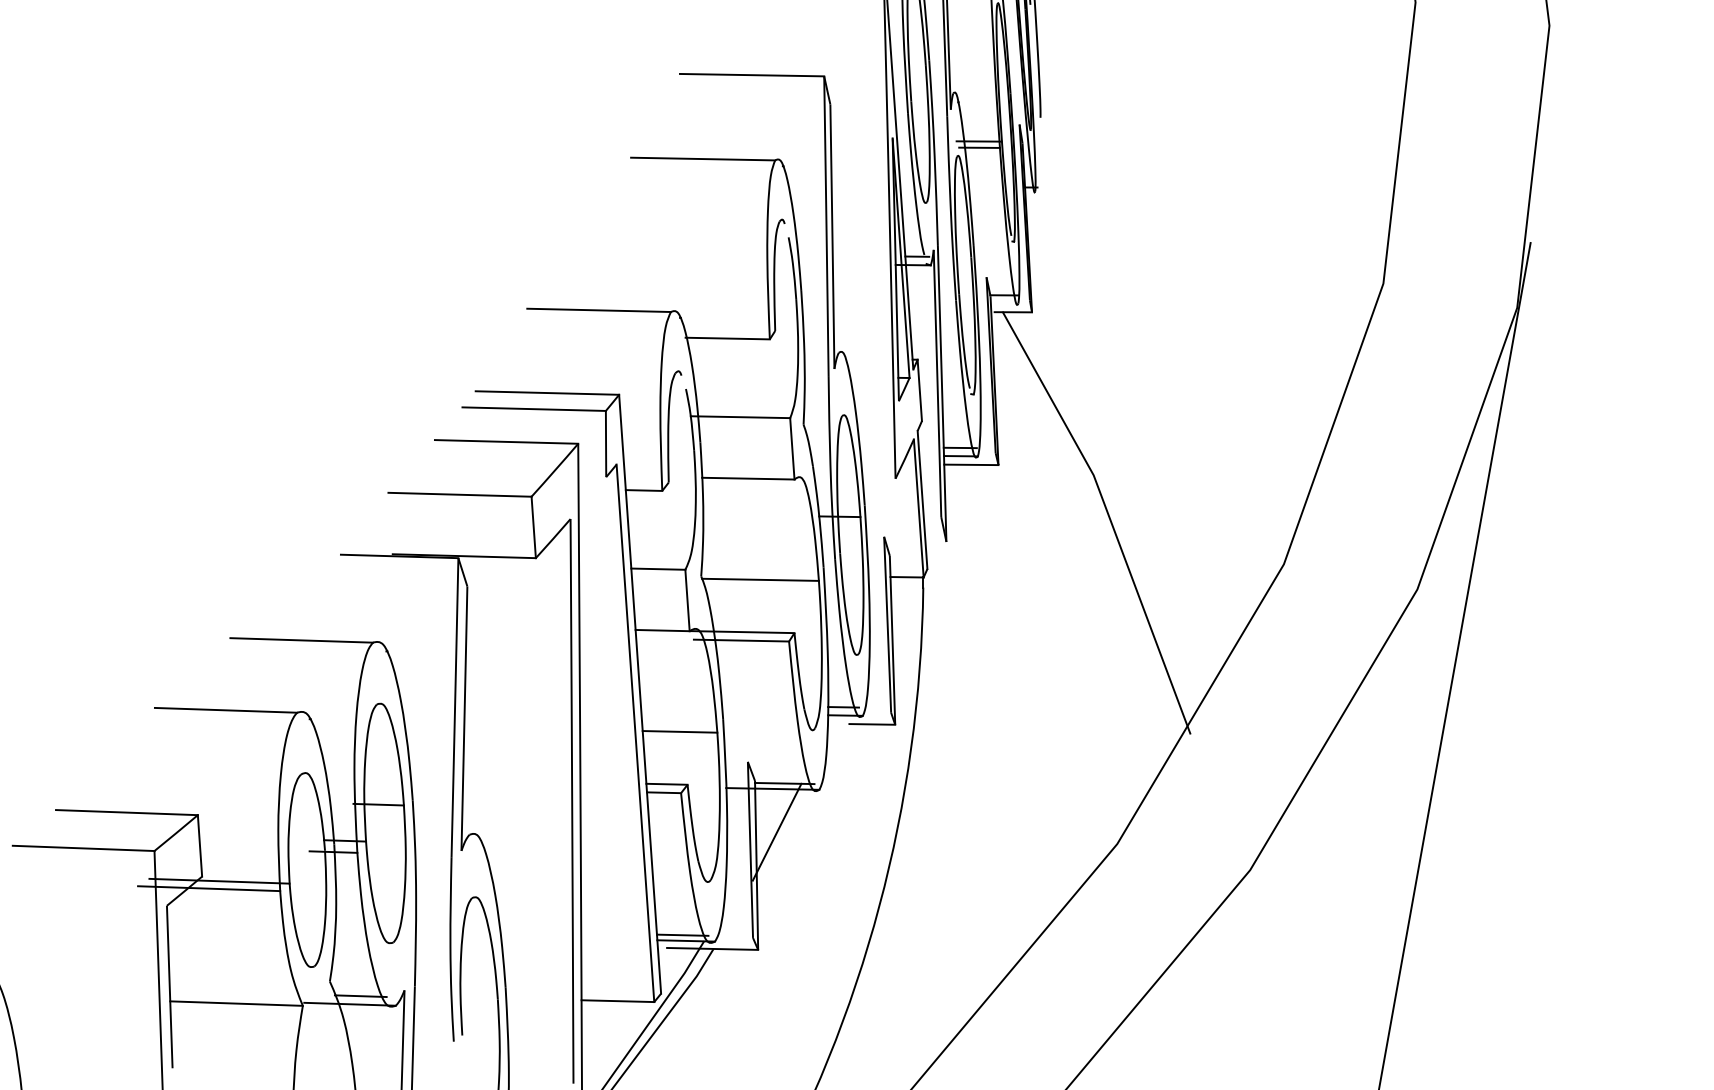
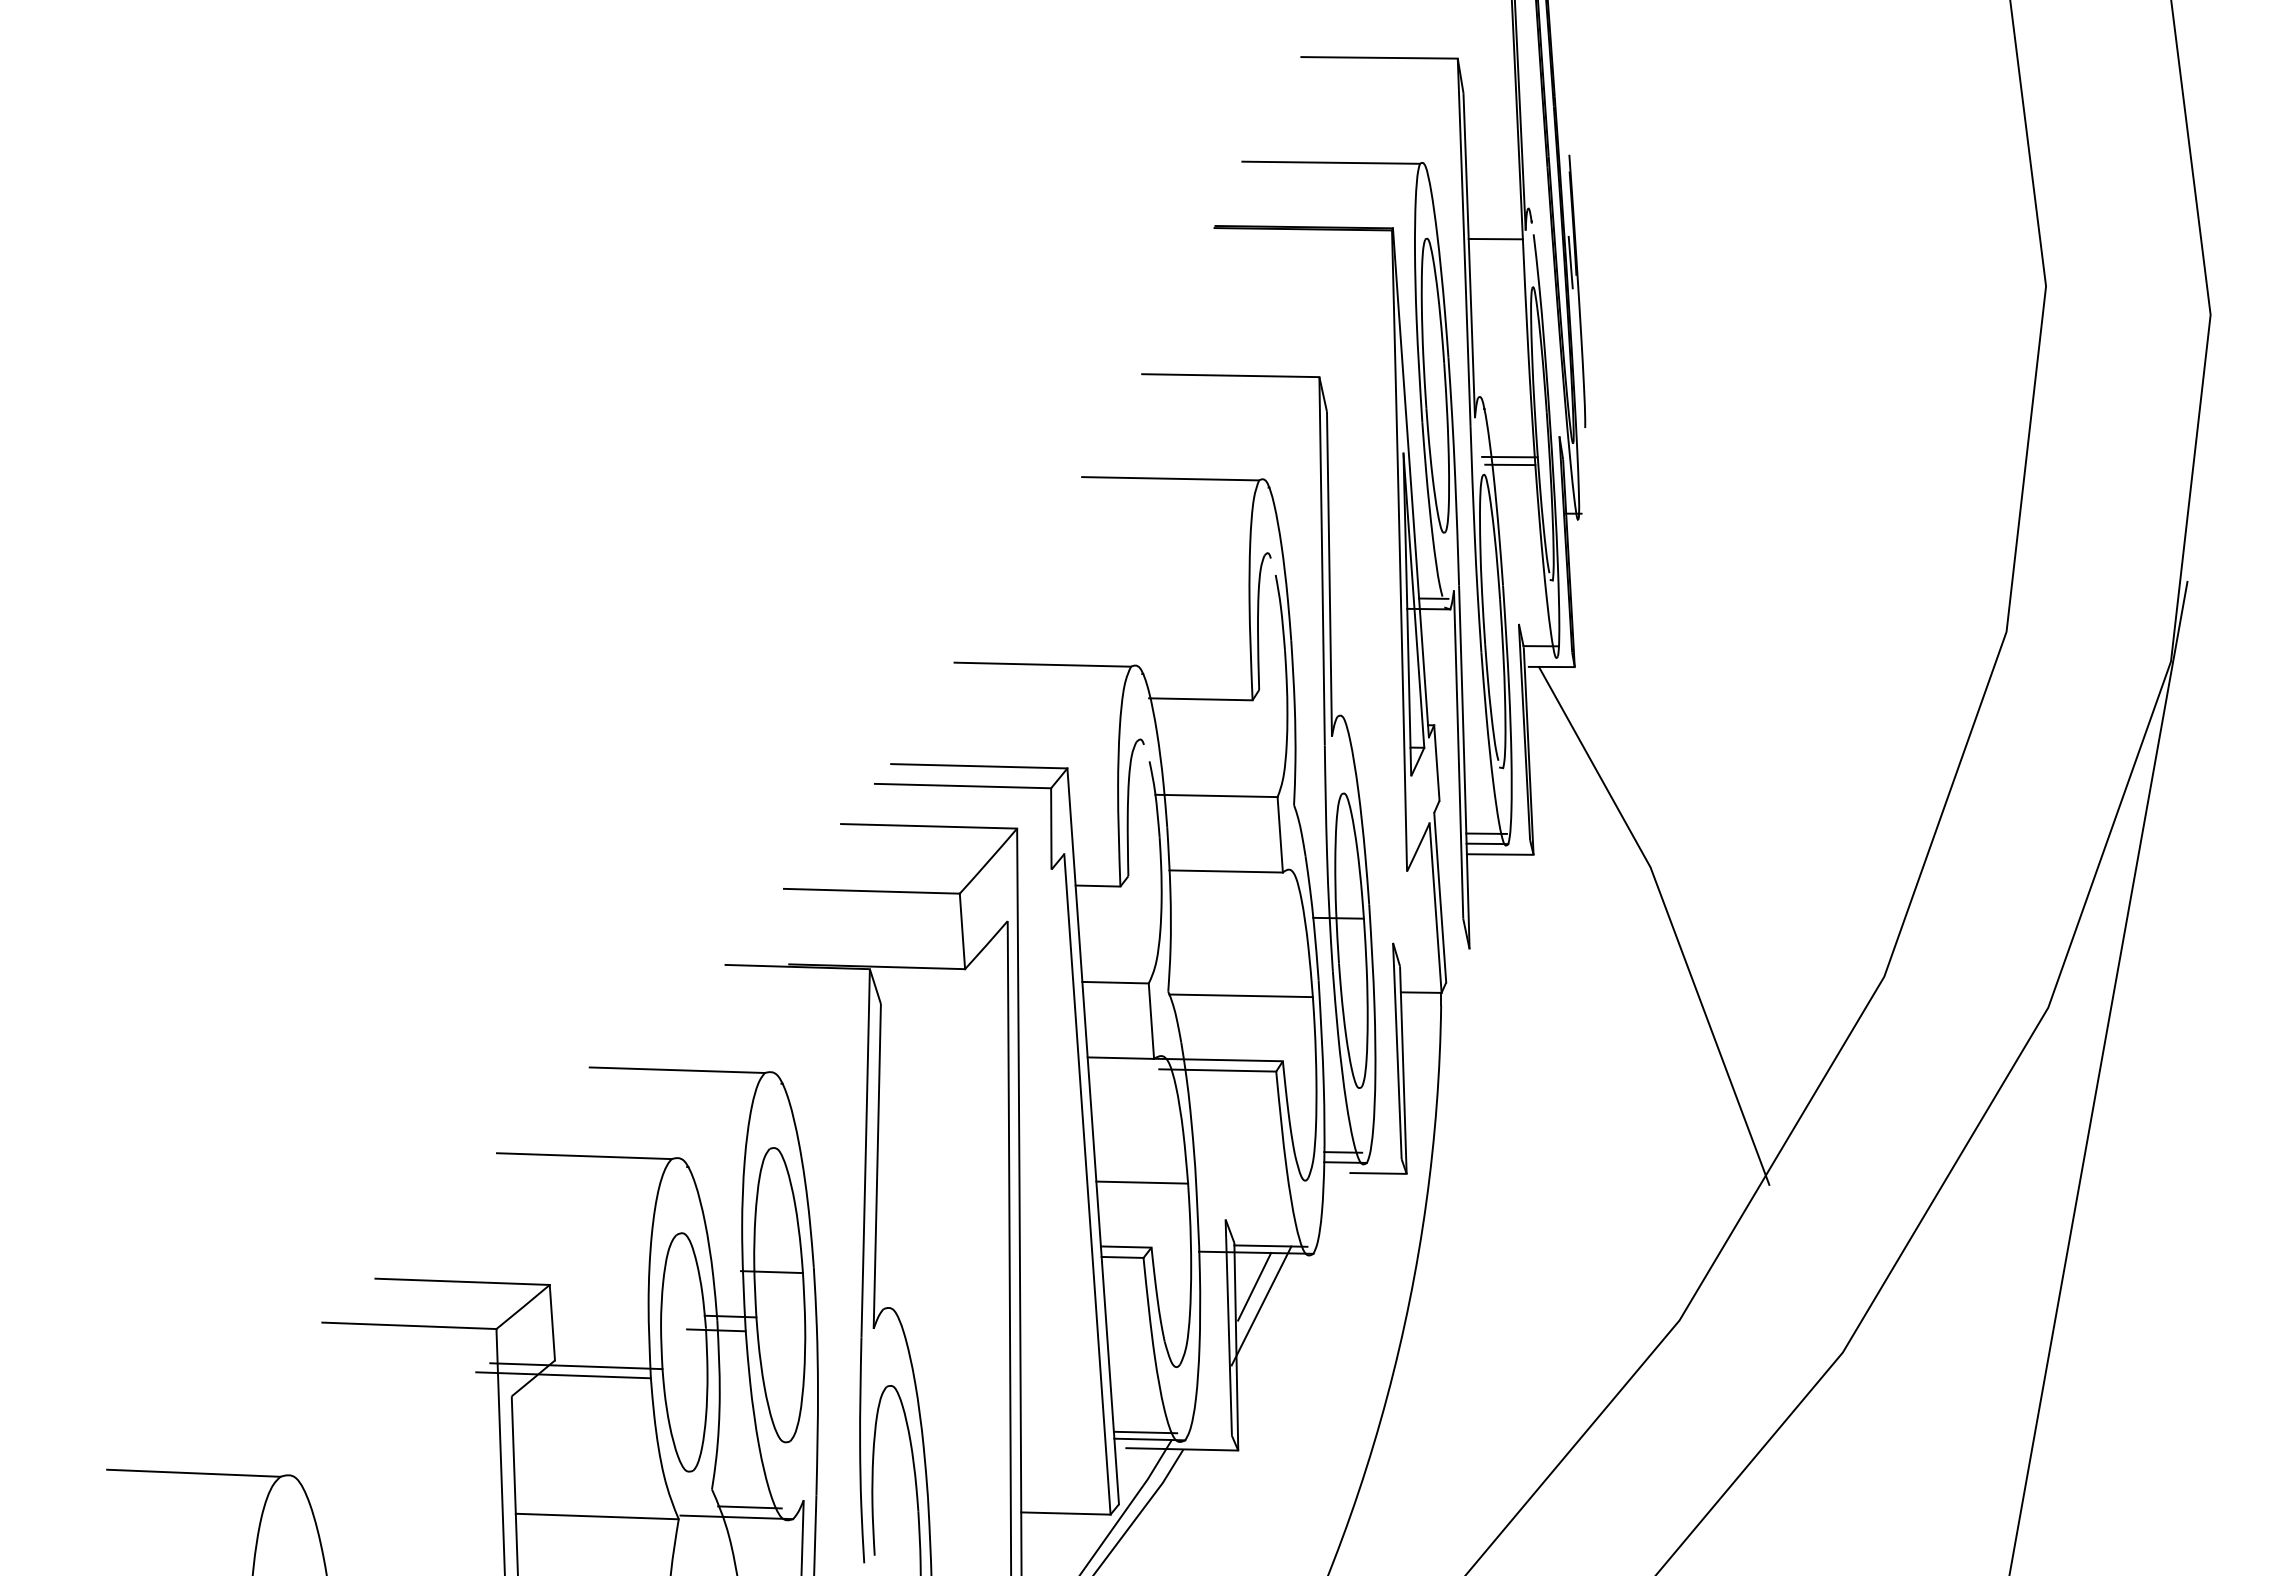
line: (771, 816) -> (1254, 1286), added

